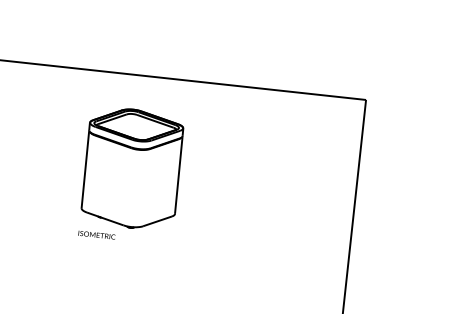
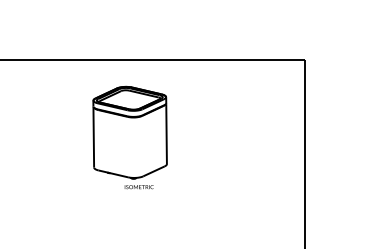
text: (95, 235) -> (138, 187), moved

